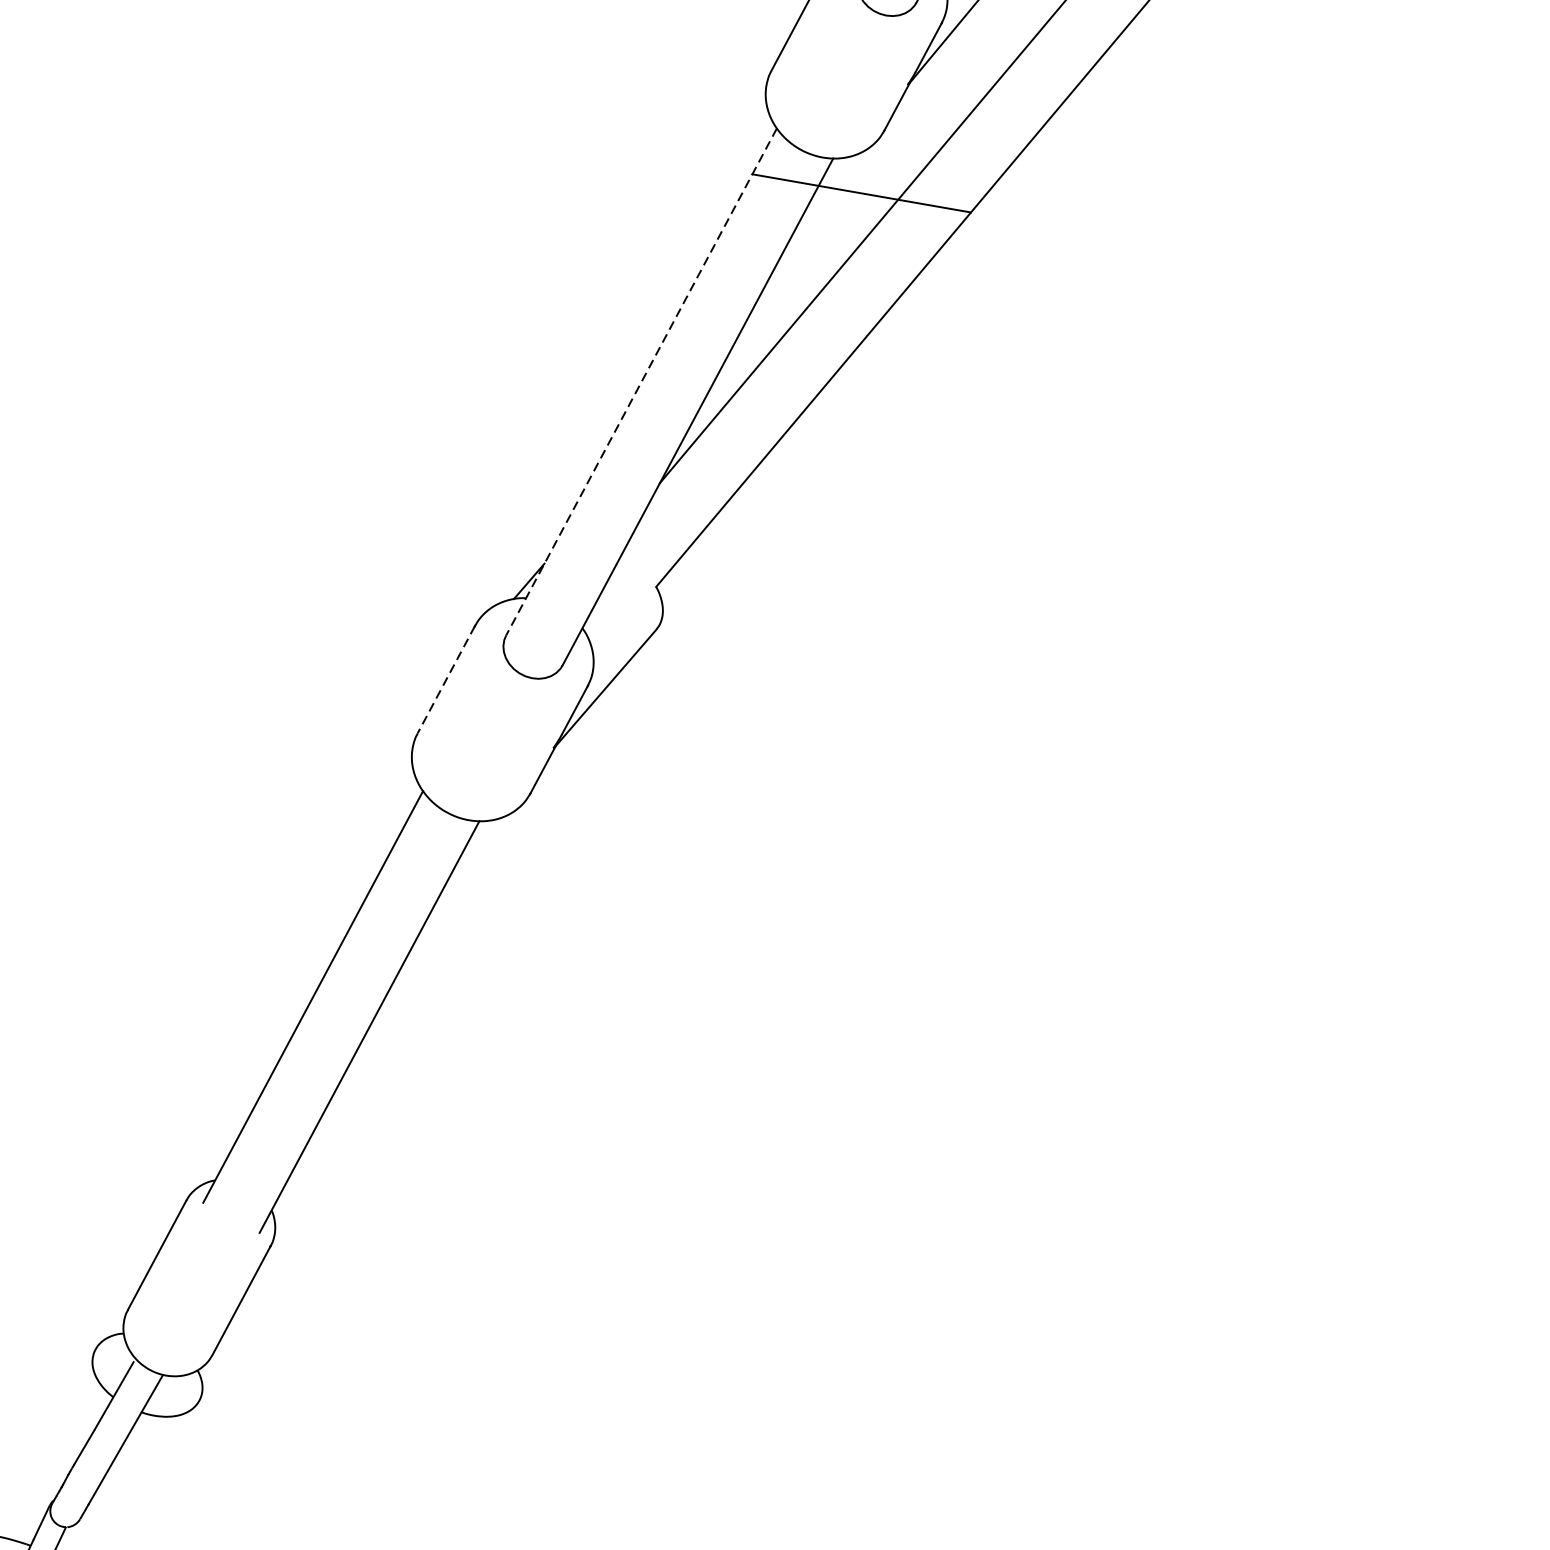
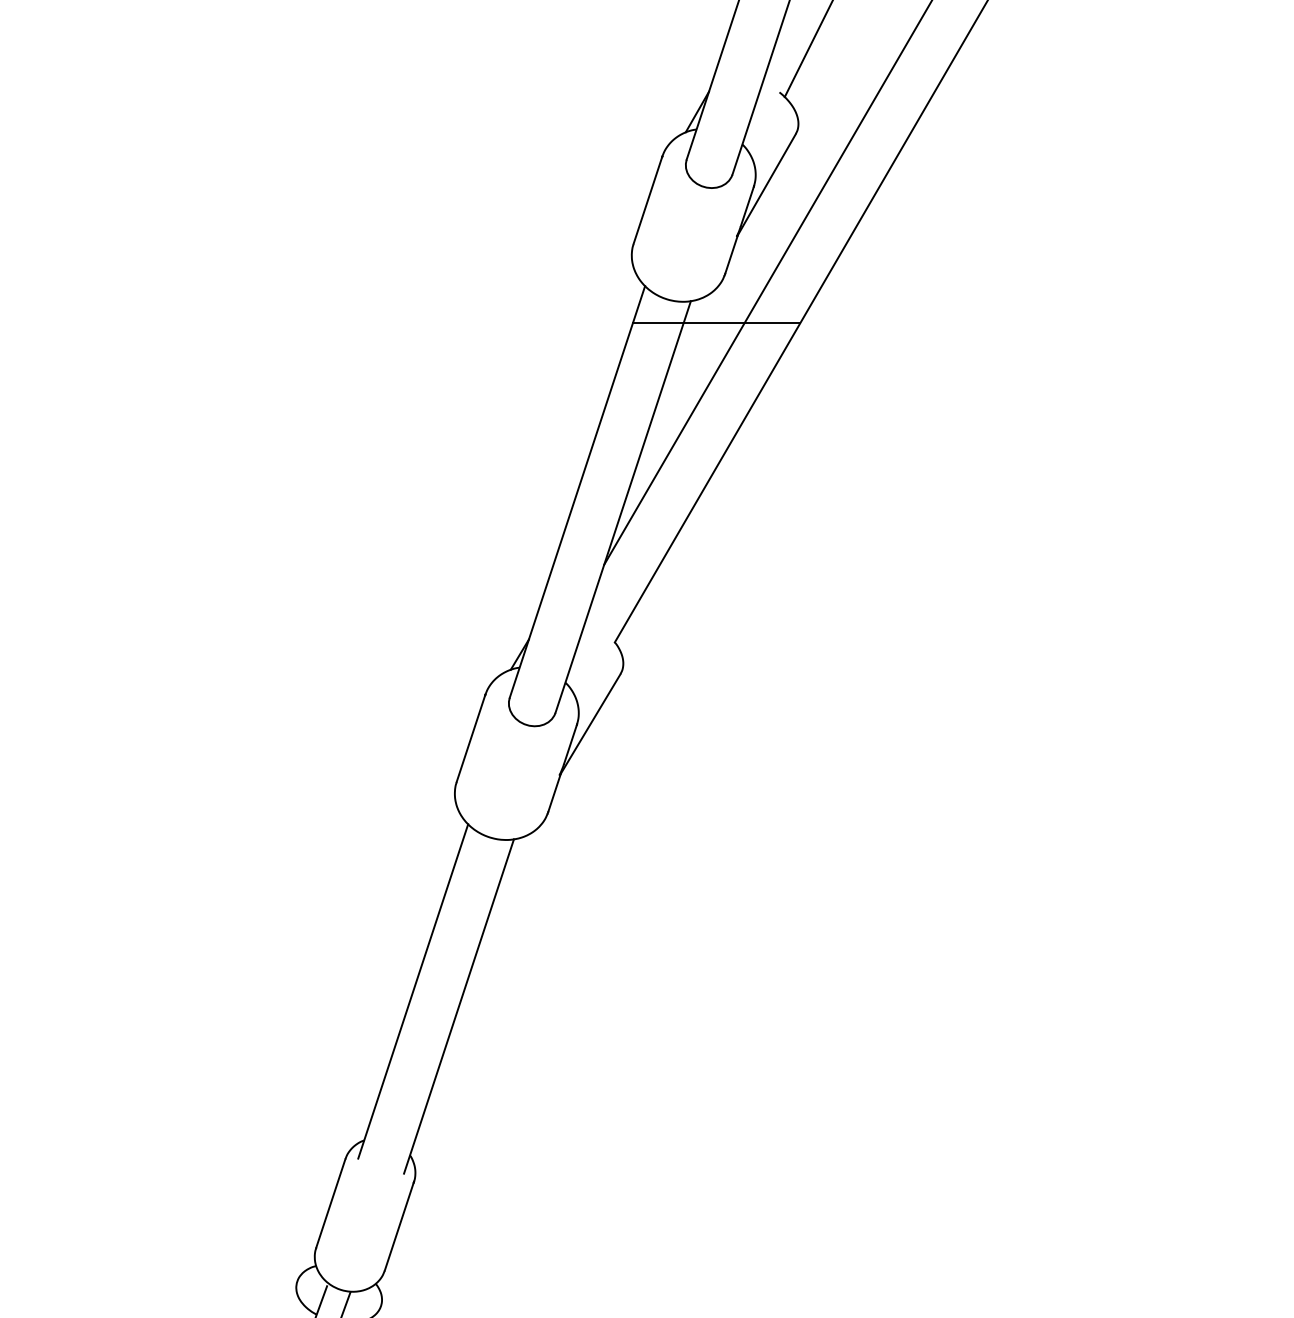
line: (641, 382) -> (577, 492), dashed -> solid
line: (446, 679) -> (471, 738), dashed -> solid

